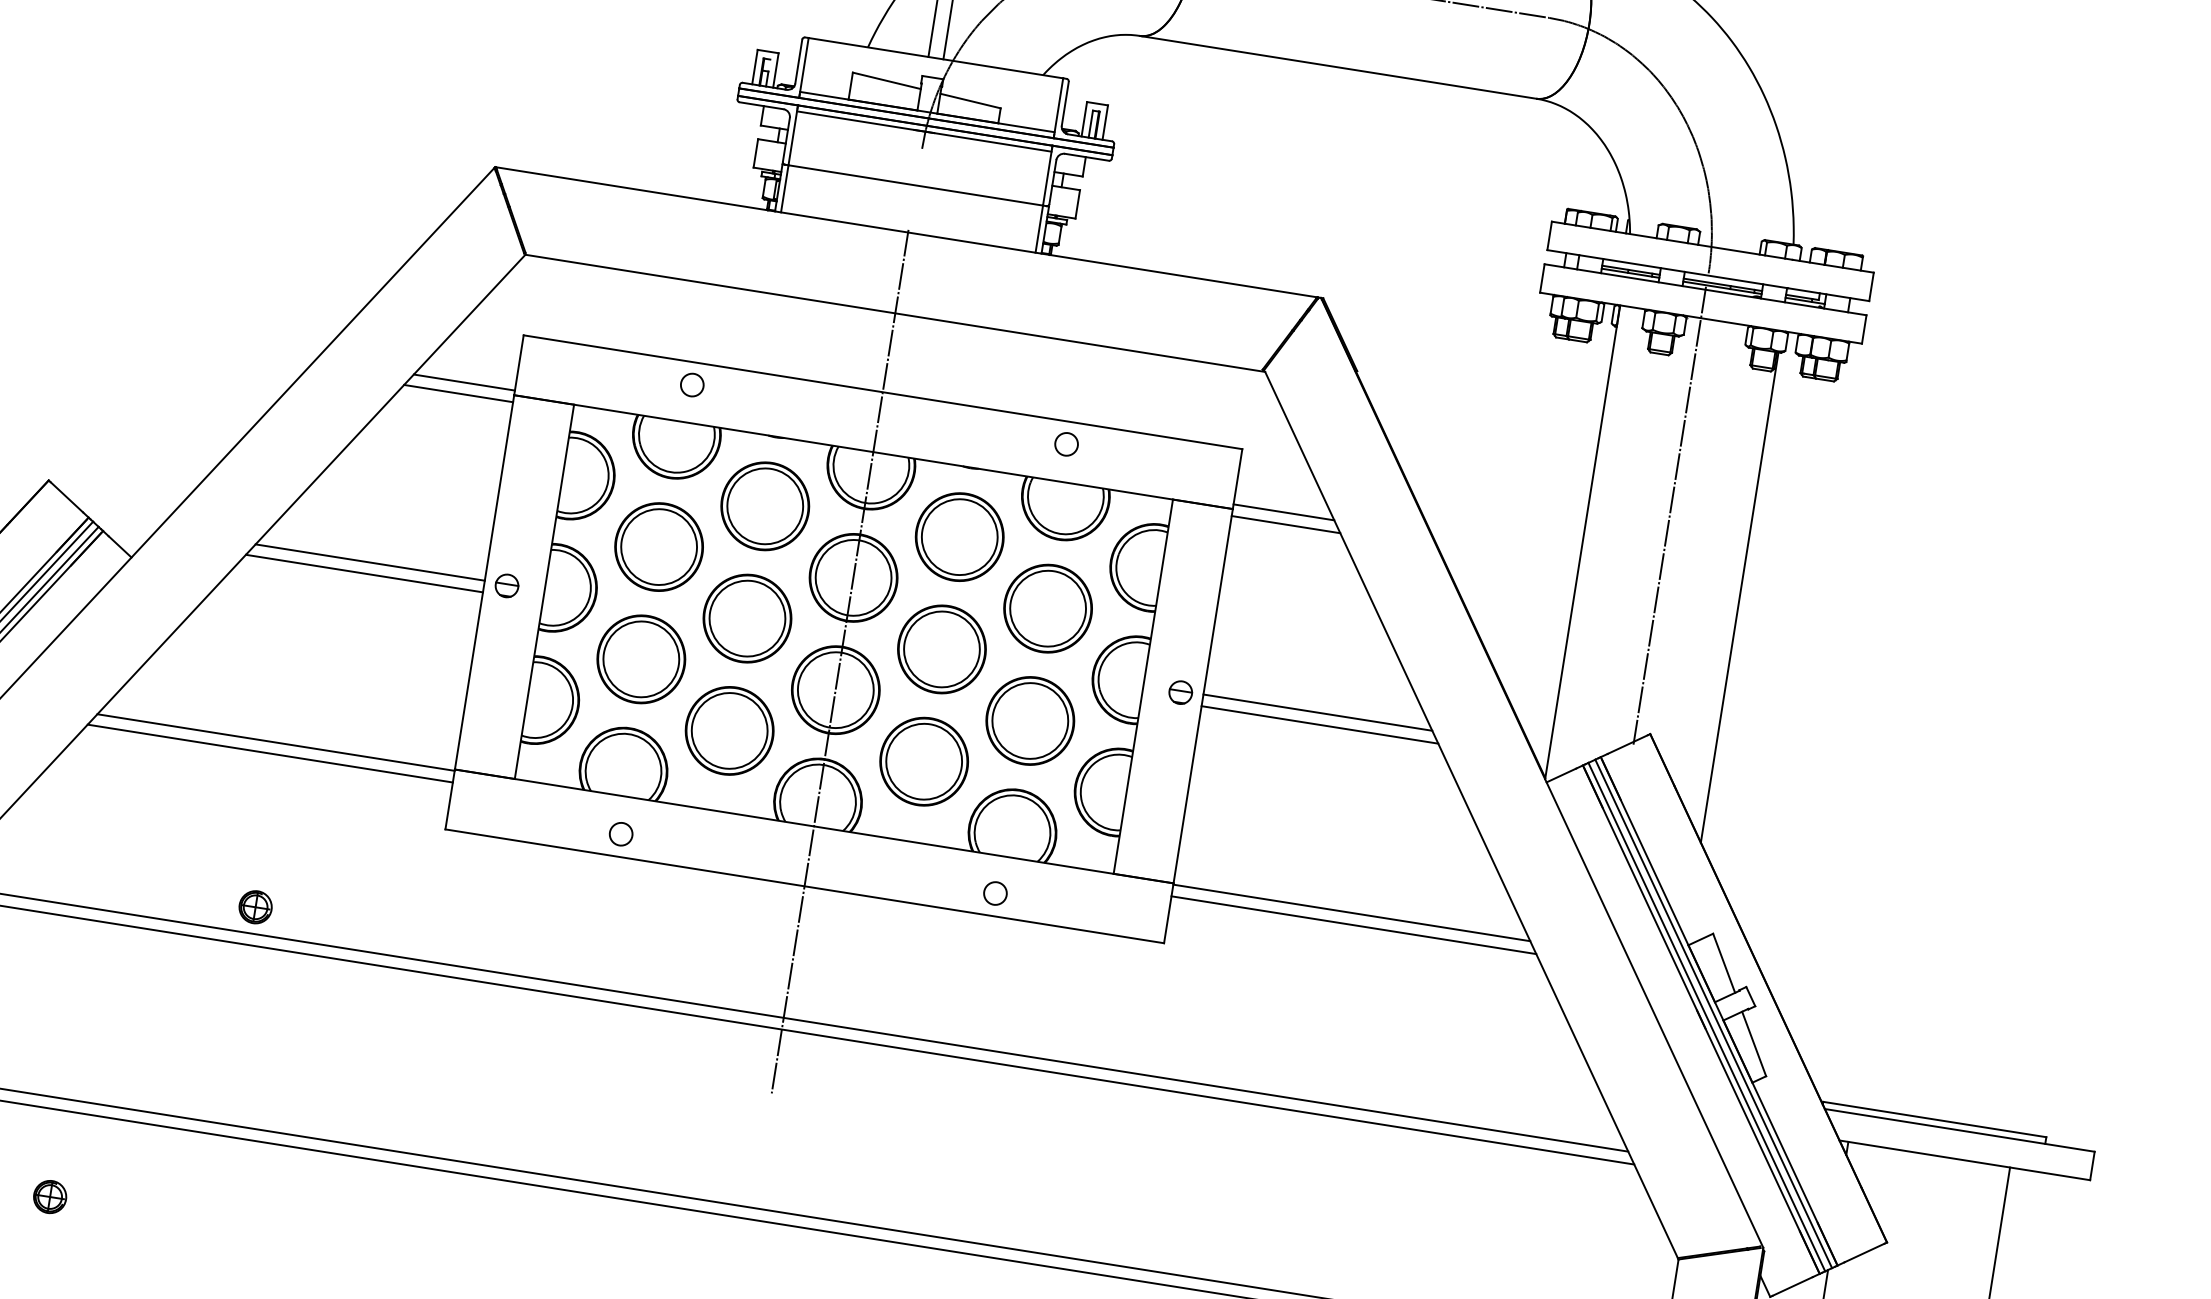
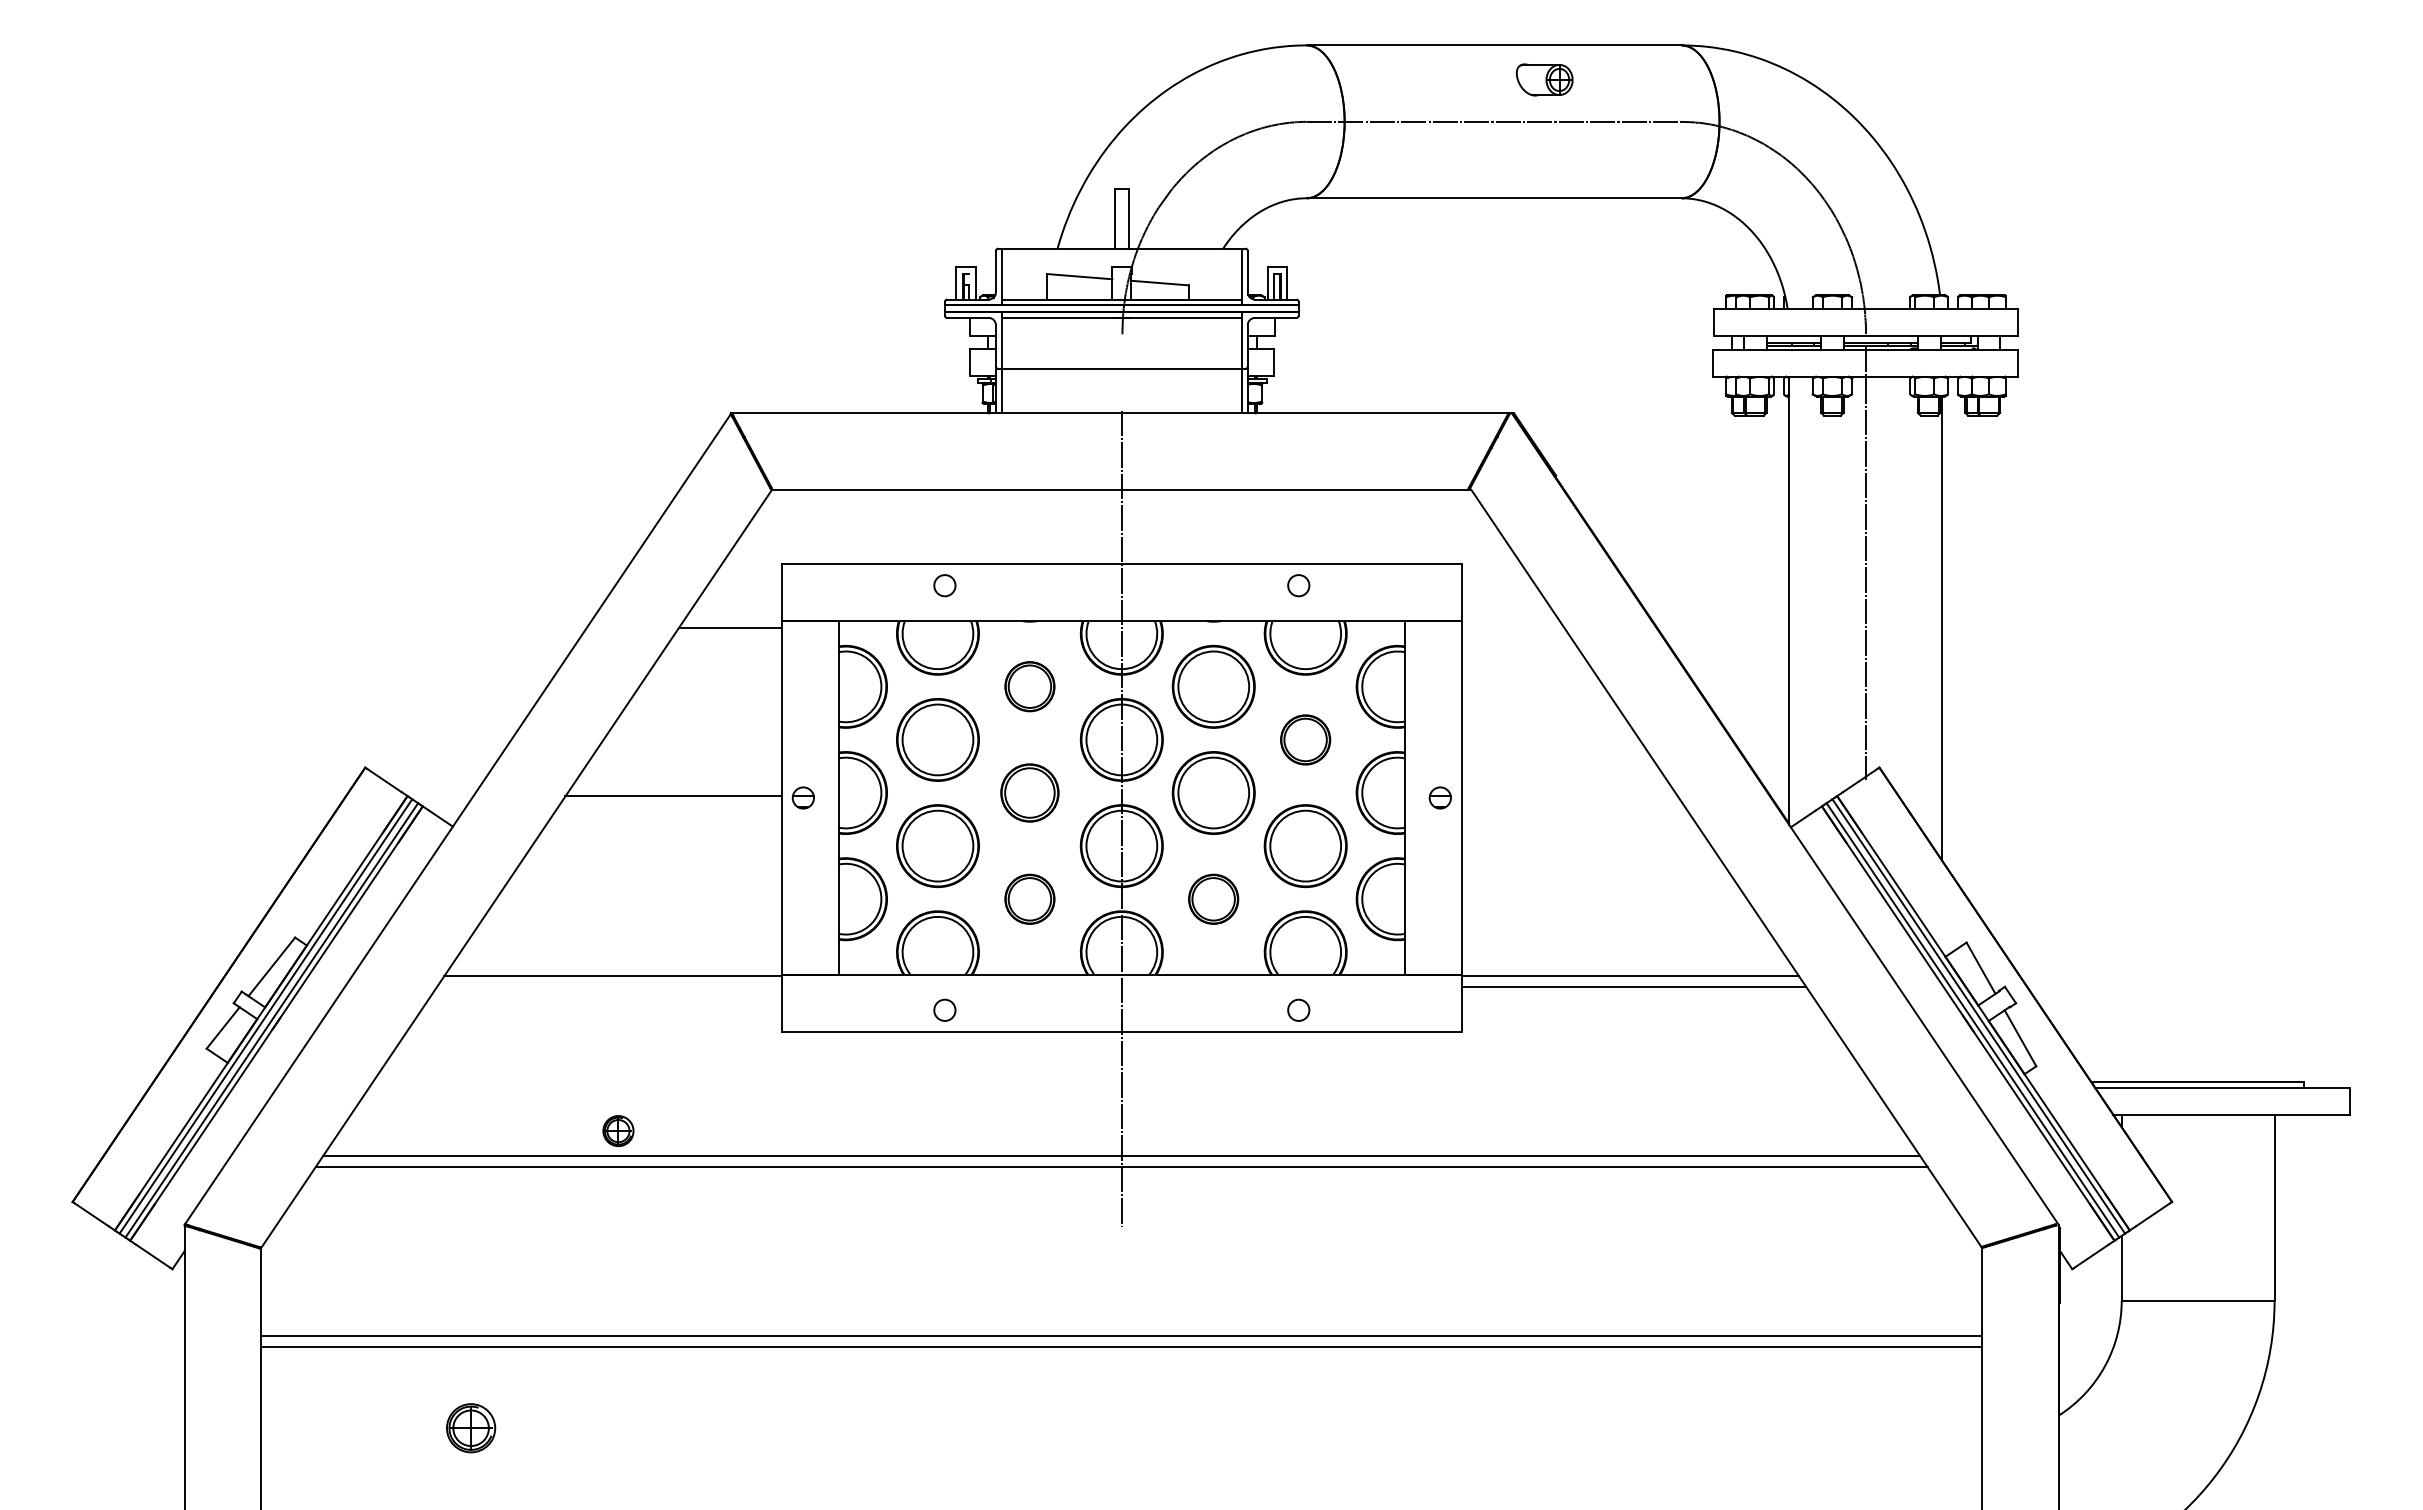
line: (464, 382) -> (734, 616), removed
part: (764, 505) -> (1029, 686), size x0.6
line: (1283, 512) -> (1508, 616), removed
line: (1285, 524) -> (1512, 627), removed
line: (364, 573) -> (670, 807), removed
part: (1047, 608) -> (1305, 739), size x0.6
part: (747, 618) -> (1029, 792), size x0.7
line: (1317, 712) -> (1569, 796), removed
line: (1320, 725) -> (1573, 807), removed
part: (729, 731) -> (1029, 899), size x0.6
line: (270, 753) -> (609, 987), removed
part: (923, 762) -> (1213, 899), size x0.6
part: (50, 1197) -> (471, 1428), size x1.6

